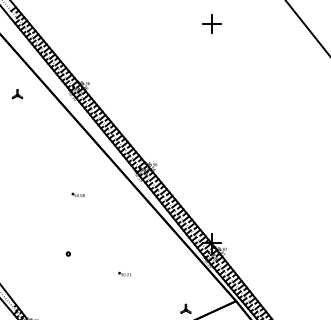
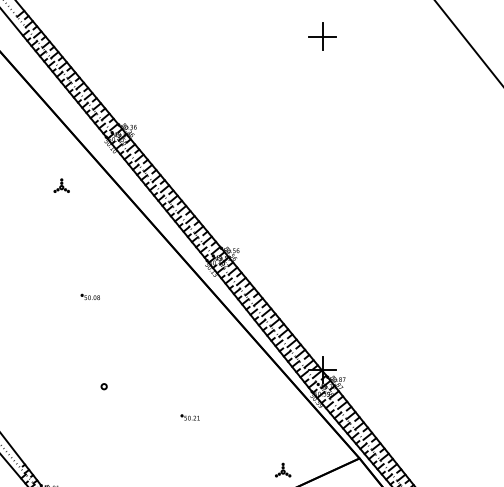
part: (17, 94) -> (61, 186), moved
part: (77, 194) -> (89, 296), moved

